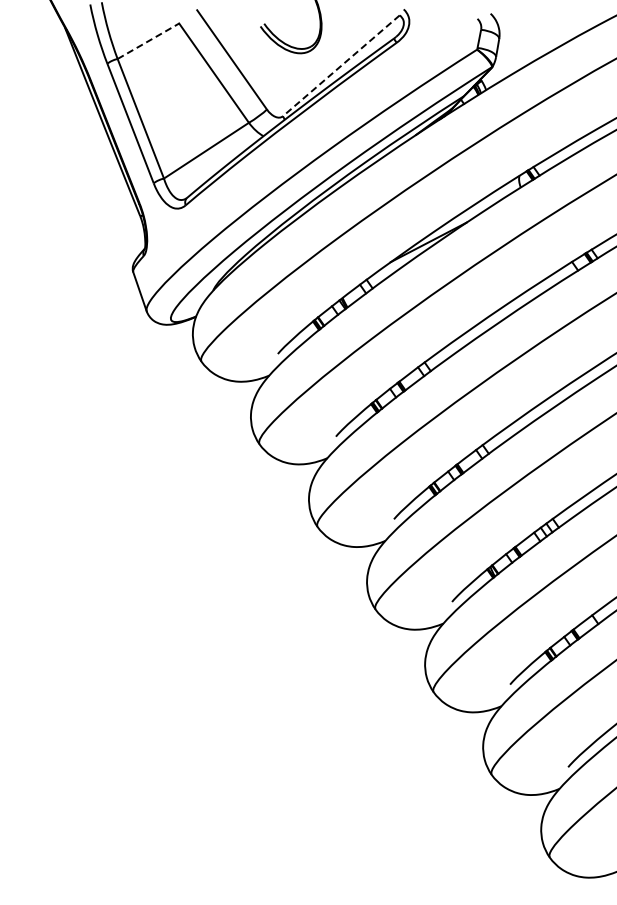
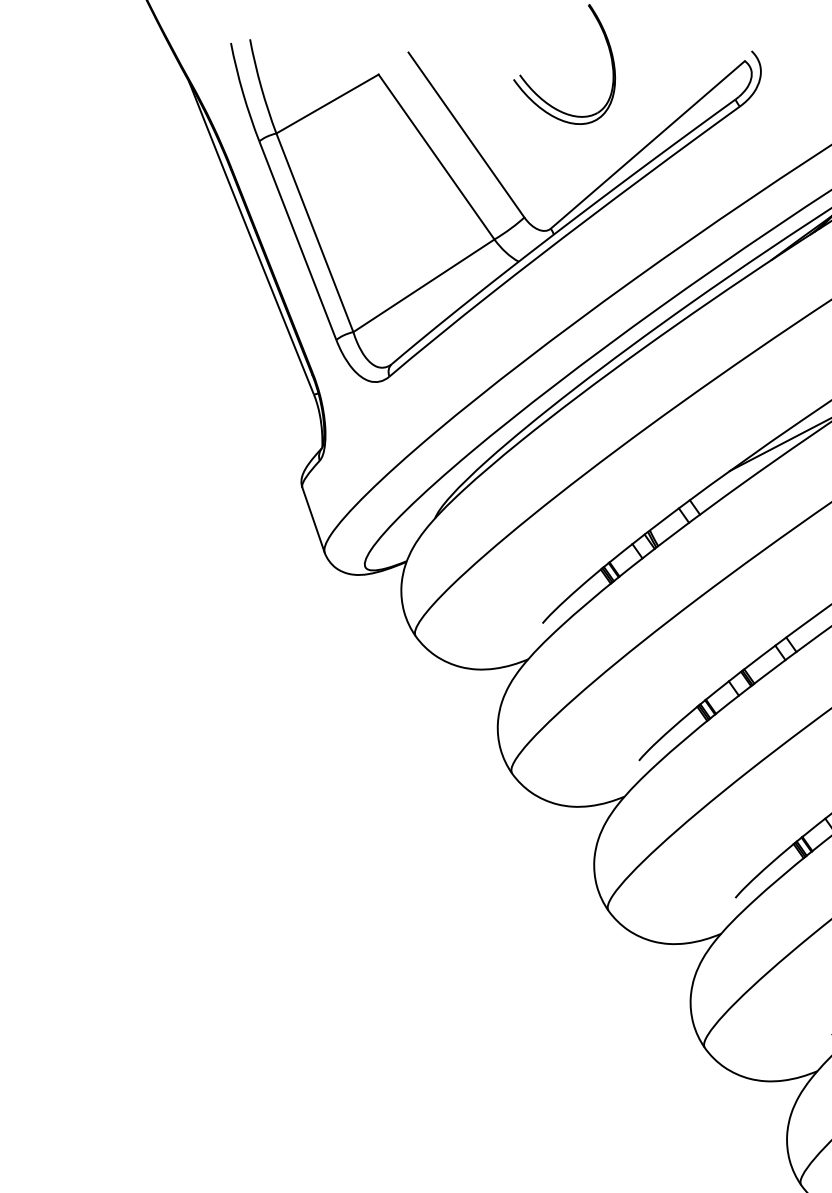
line: (148, 41) -> (327, 104), dashed -> solid
line: (340, 66) -> (646, 145), dashed -> solid

